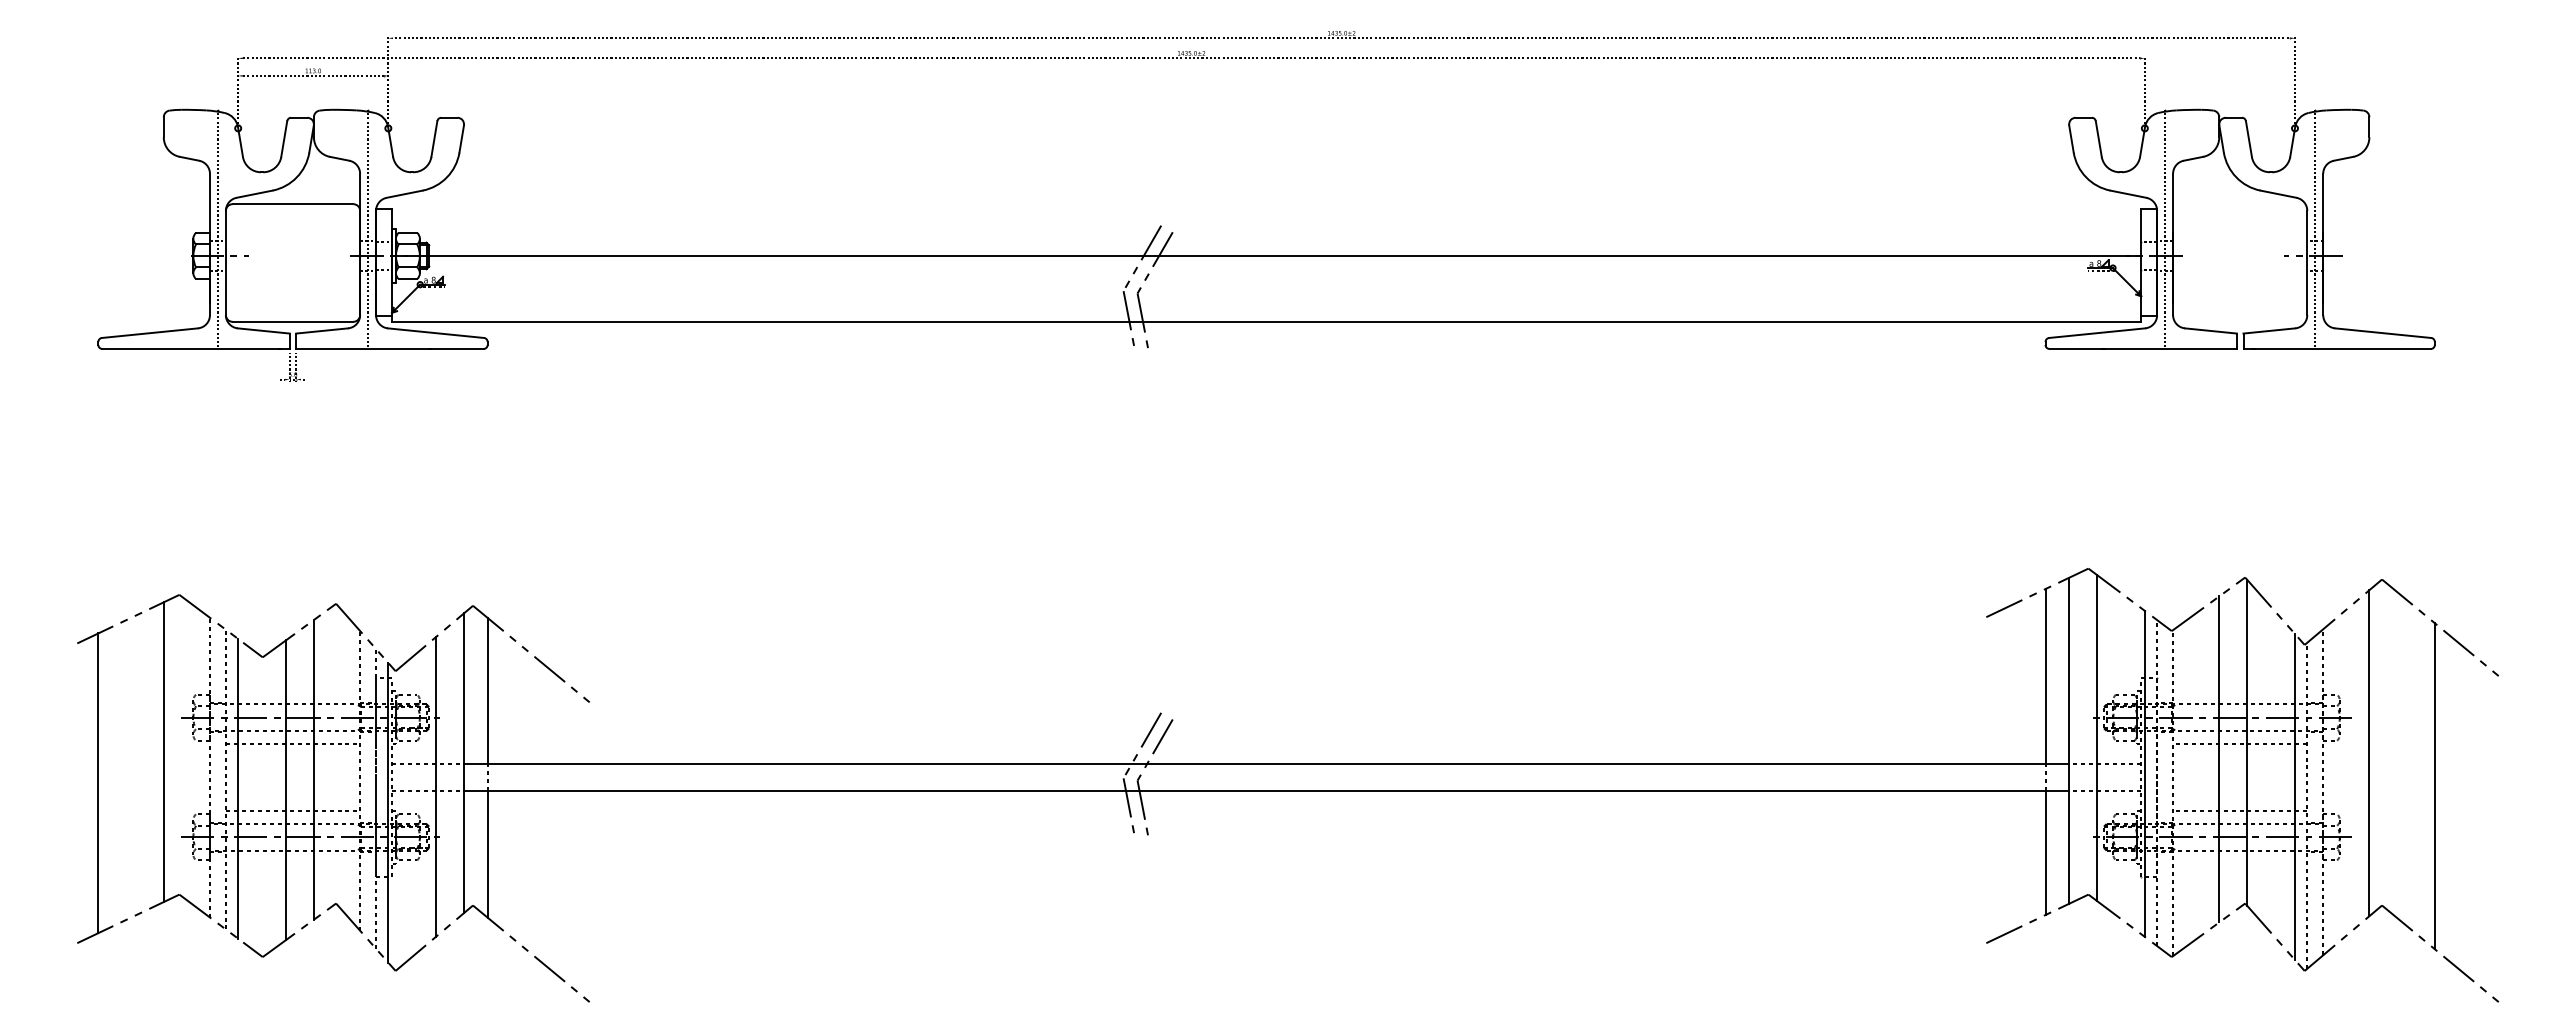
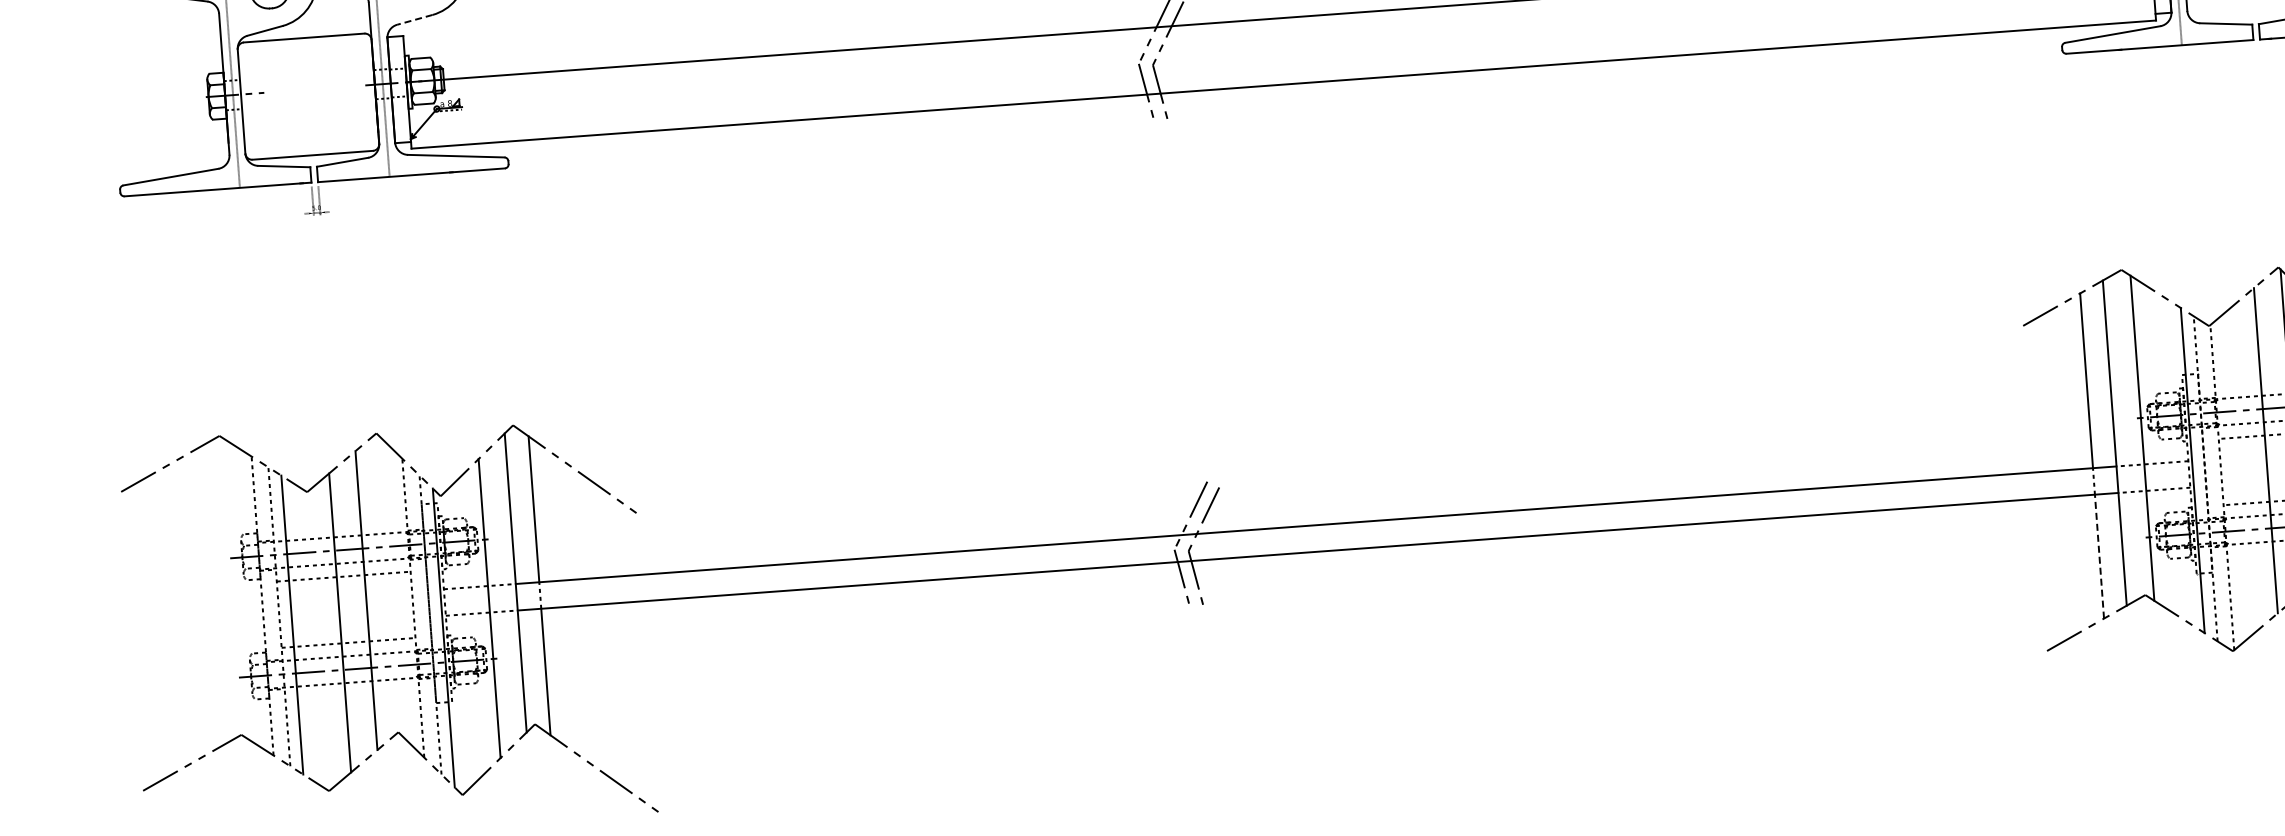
line: (404, 194) -> (414, 20), solid -> dashed
line: (163, 752) -> (215, 594), removed
line: (98, 783) -> (152, 630), removed
line: (2045, 852) -> (2099, 556), solid -> dashed

